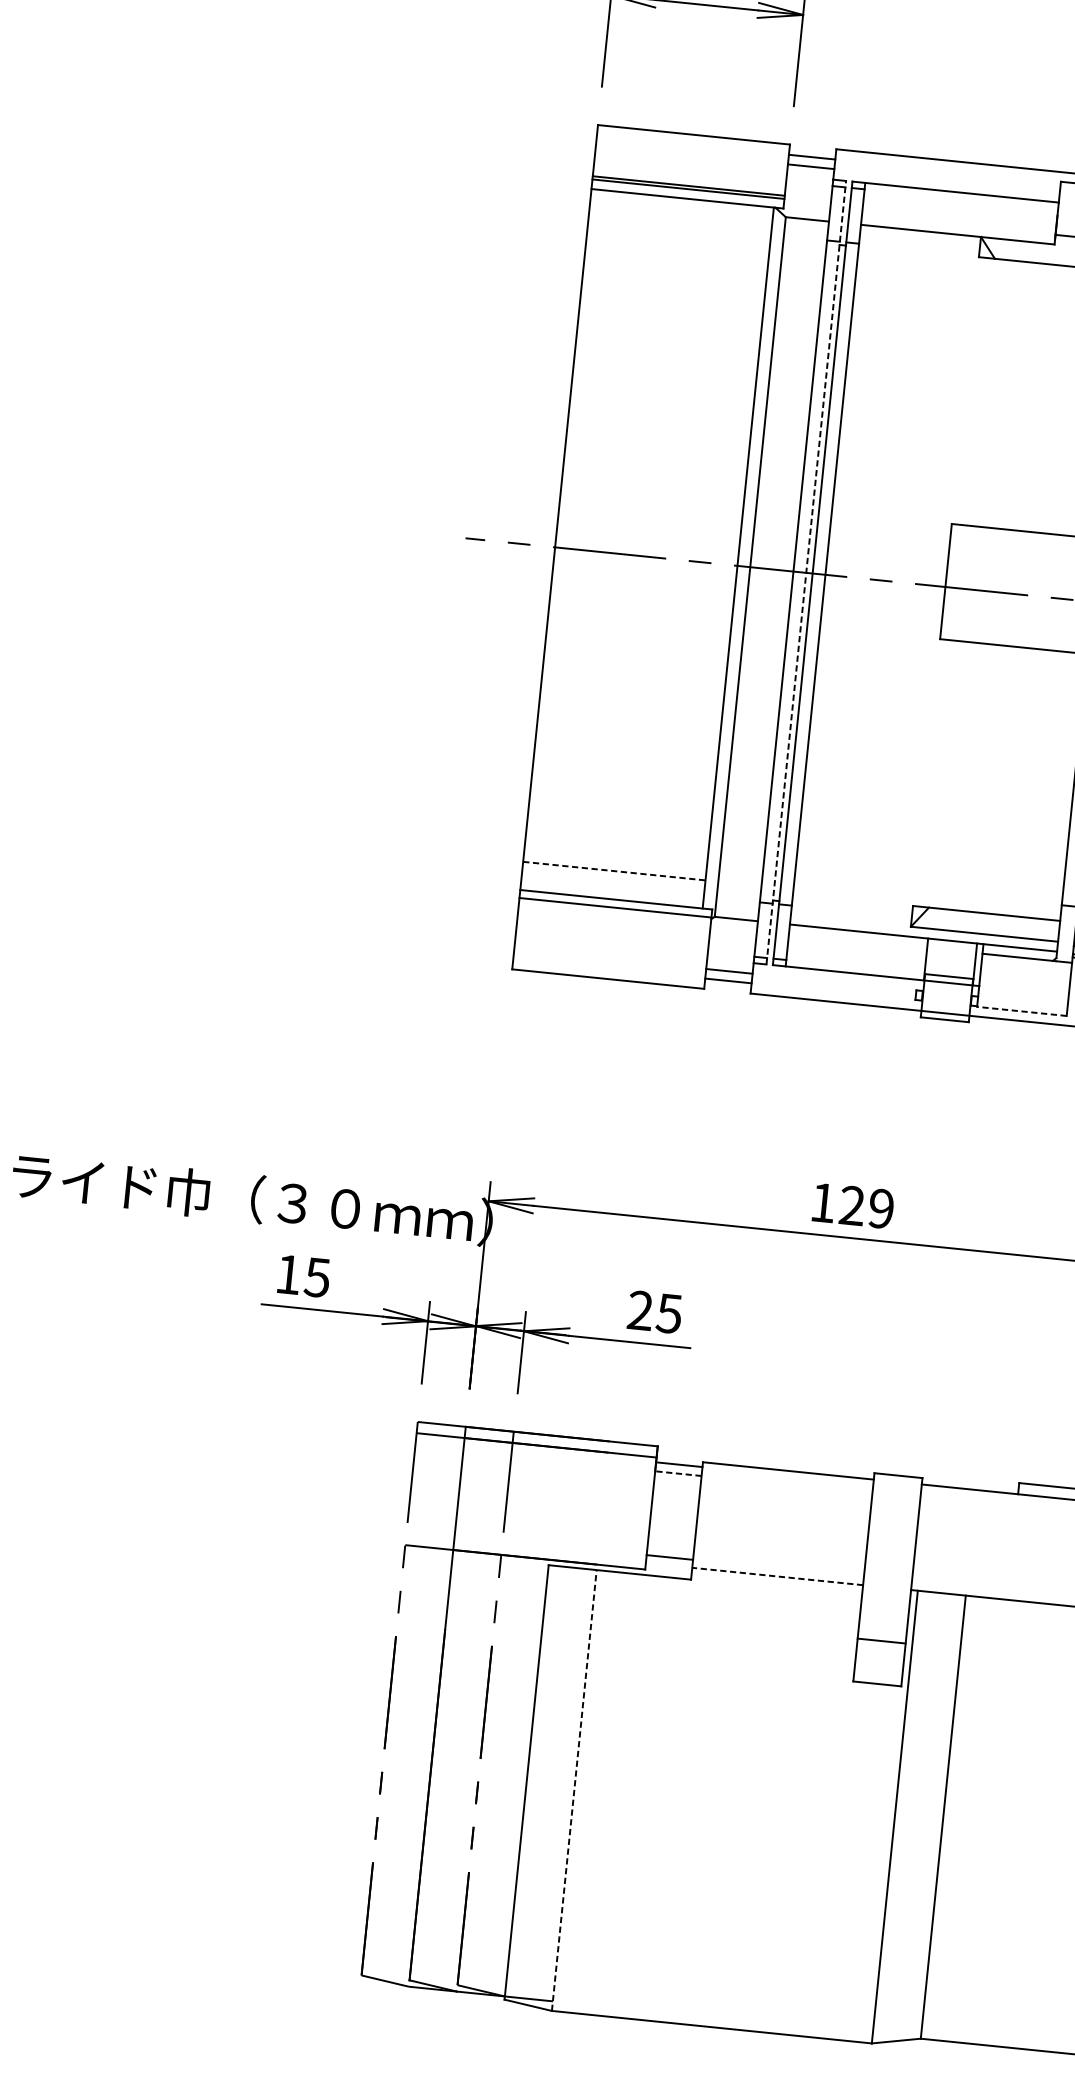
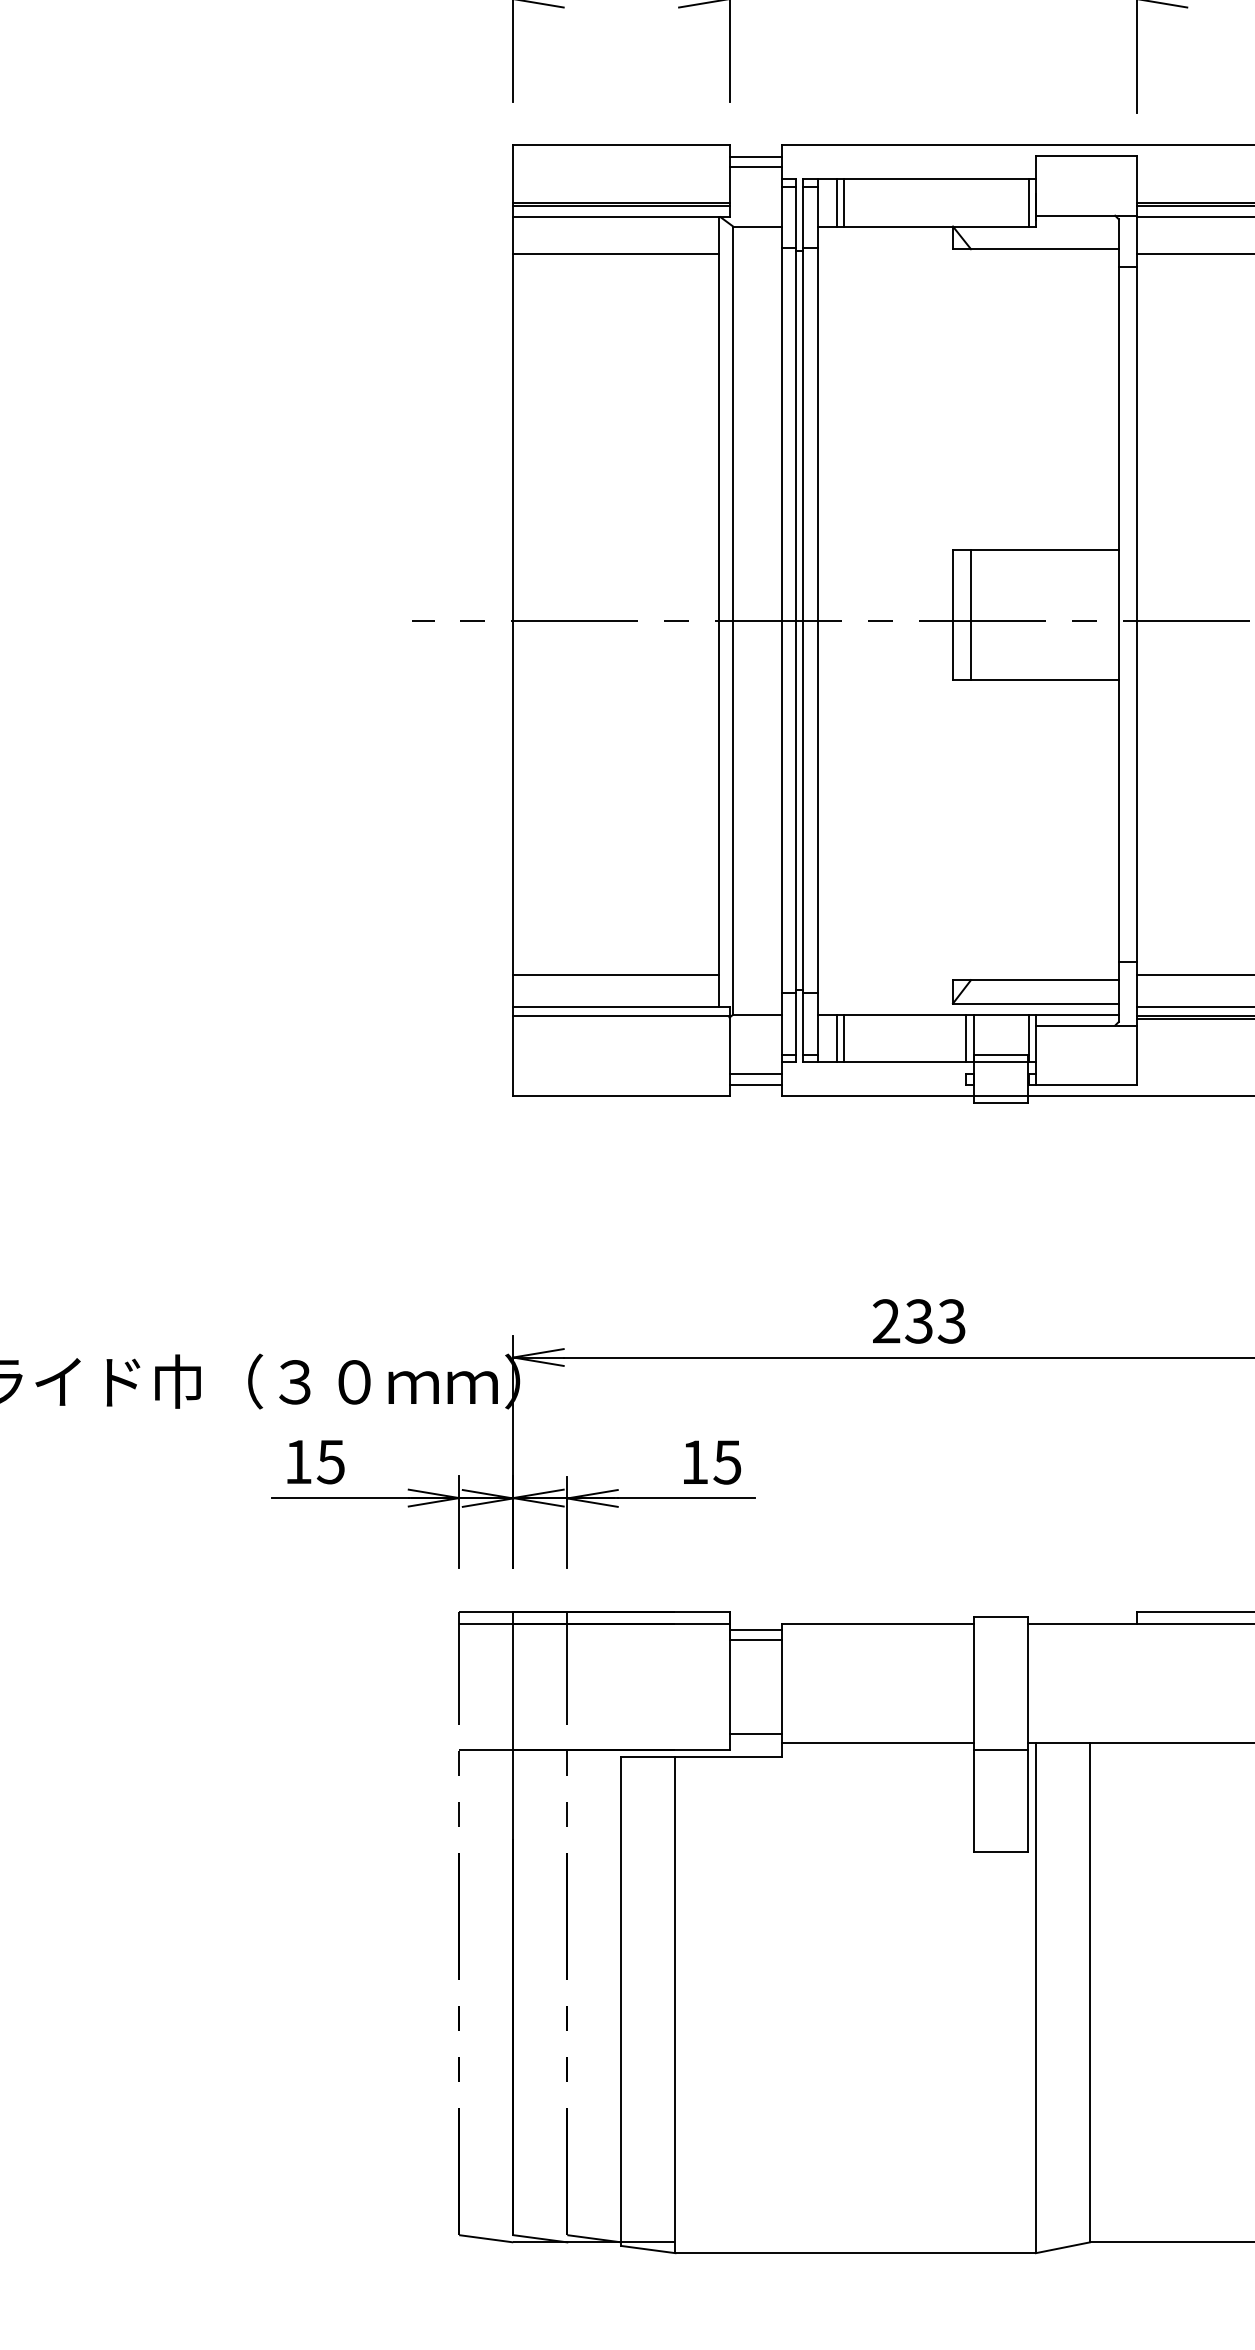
line: (879, 205) -> (836, 202), added
line: (885, 205) -> (843, 202), added
line: (1050, 222) -> (1028, 202), added
line: (678, 231) -> (615, 254), added
line: (806, 572) -> (796, 620), dashed -> solid
line: (962, 583) -> (971, 614), added
line: (613, 871) -> (615, 975), dashed -> solid
line: (804, 946) -> (836, 1037), added
line: (810, 947) -> (843, 1037), added
line: (919, 958) -> (966, 1037), added
line: (1021, 1011) -> (1085, 1085), dashed -> solid
text: (852, 1205) -> (919, 1321), 129 -> 233
text: (640, 1309) -> (694, 1461), 25 -> 15
line: (678, 1473) -> (755, 1639), dashed -> solid
line: (777, 1576) -> (877, 1743), dashed -> solid
line: (881, 1641) -> (1001, 1750), moved
line: (574, 1790) -> (675, 2004), dashed -> solid

